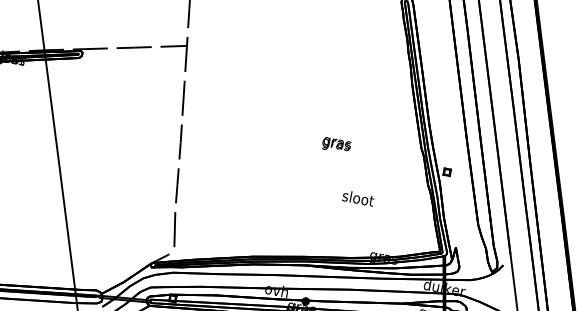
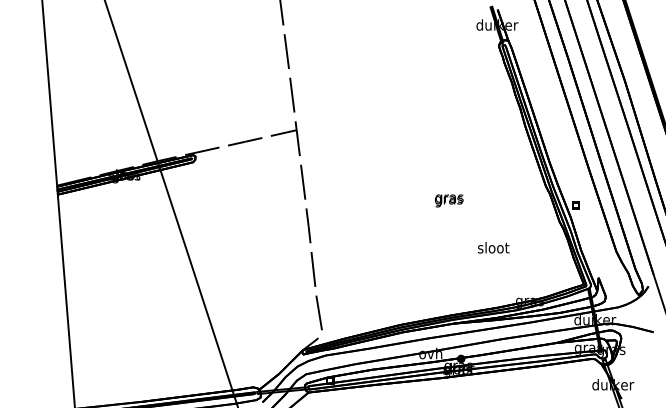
text: (335, 144) -> (448, 200), moved

